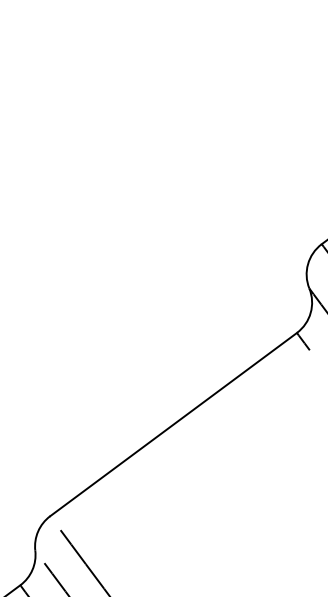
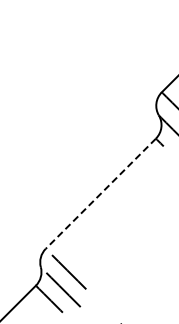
line: (172, 423) -> (100, 193), solid -> dashed

